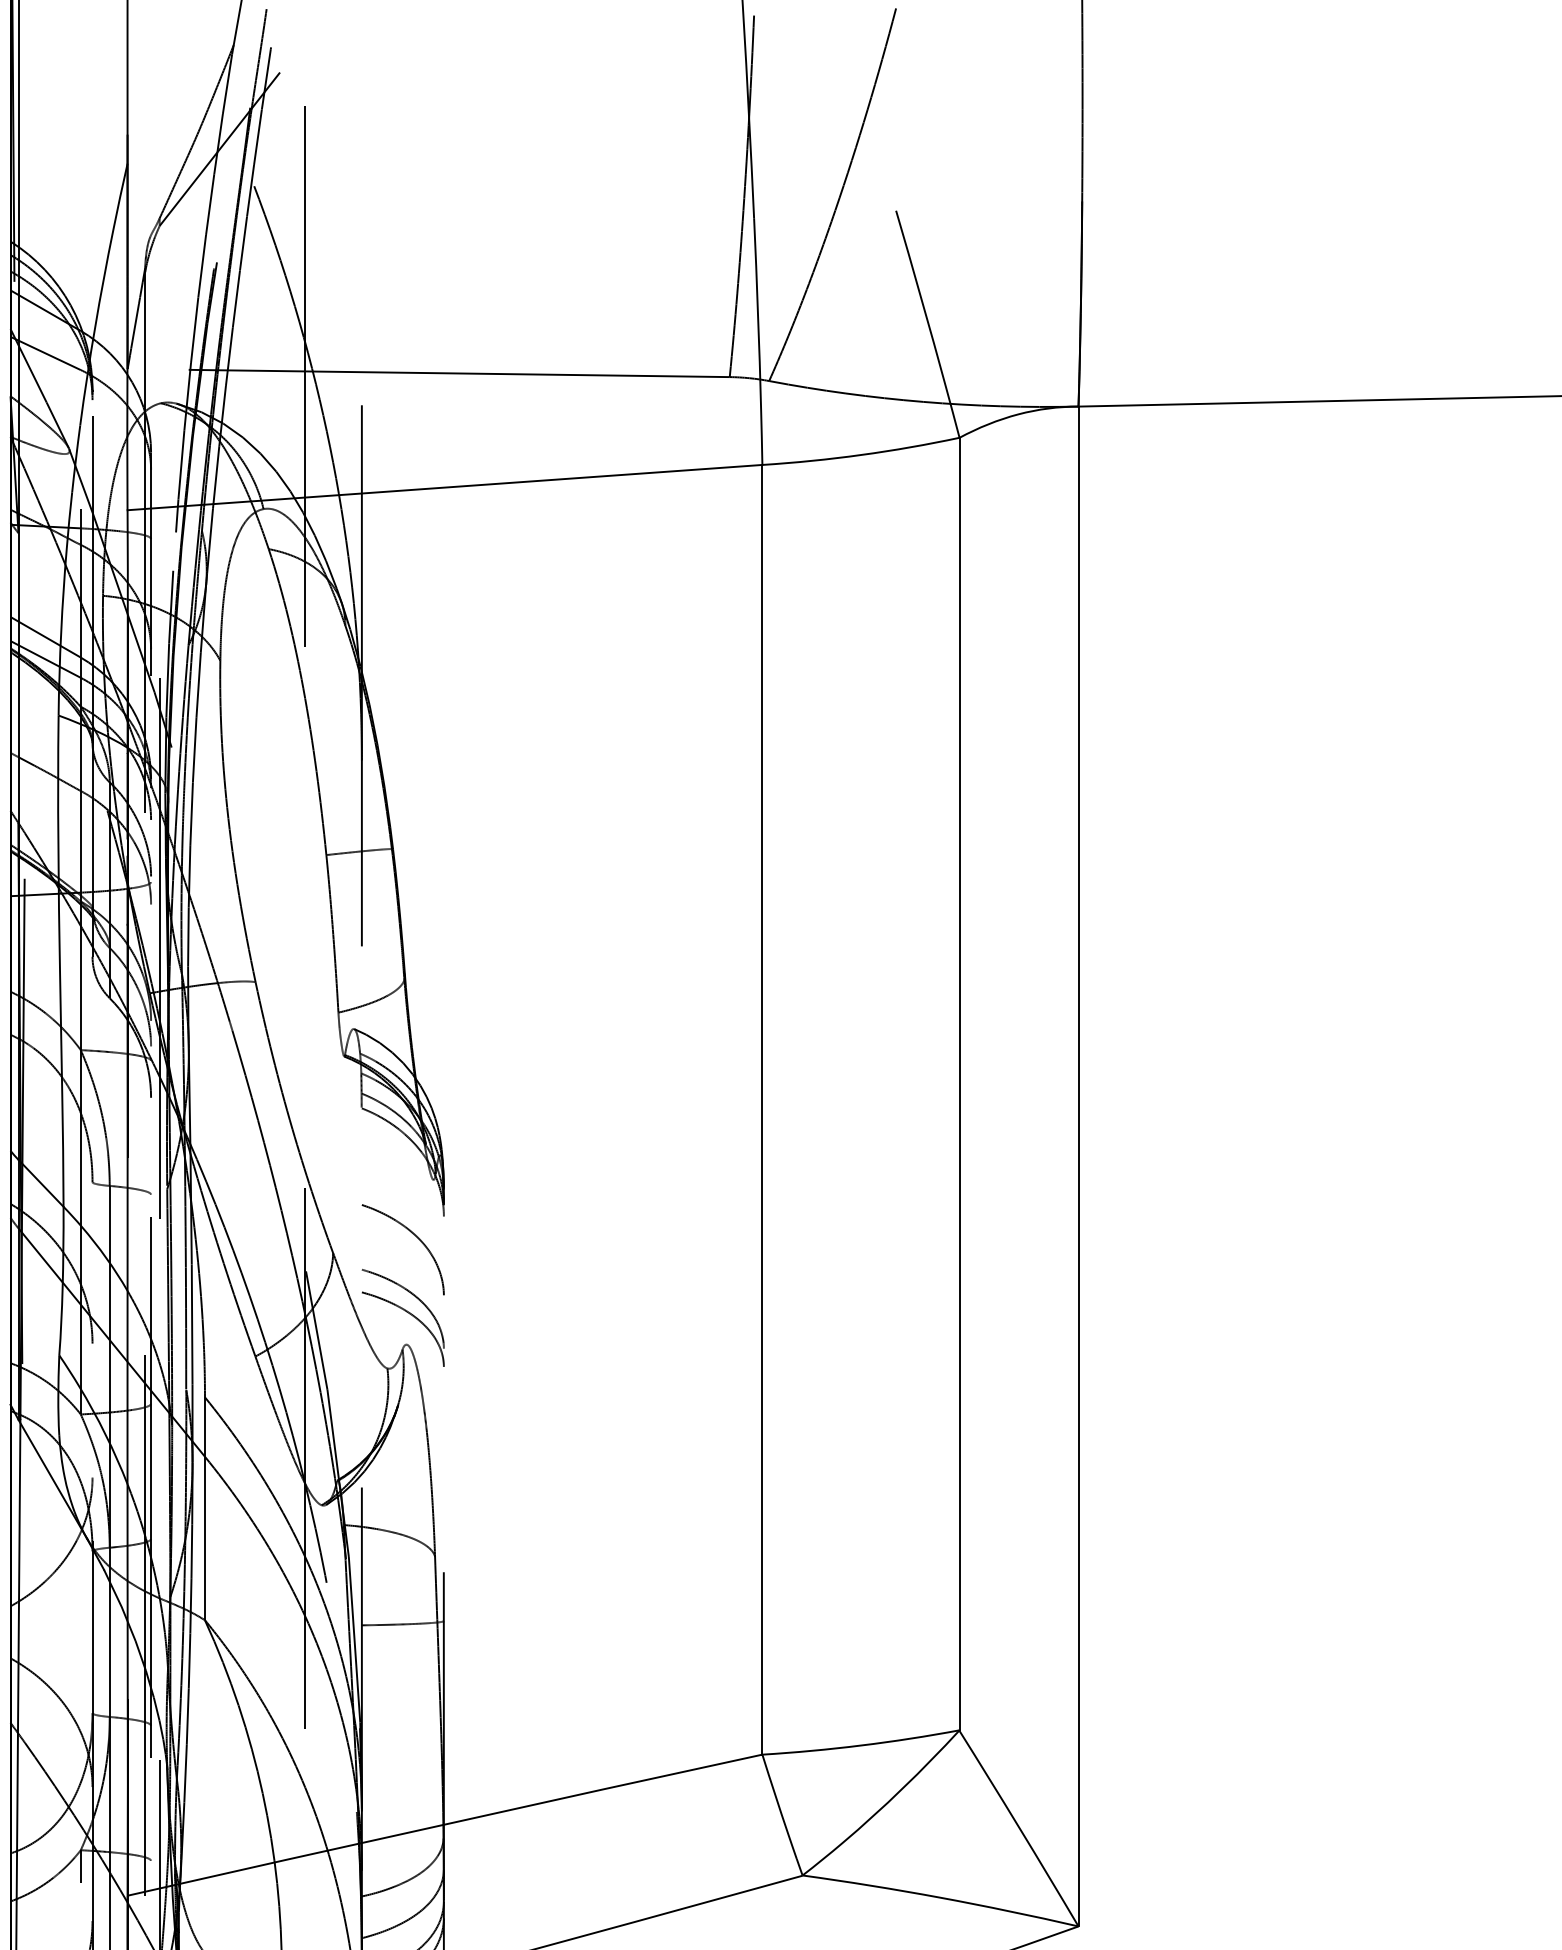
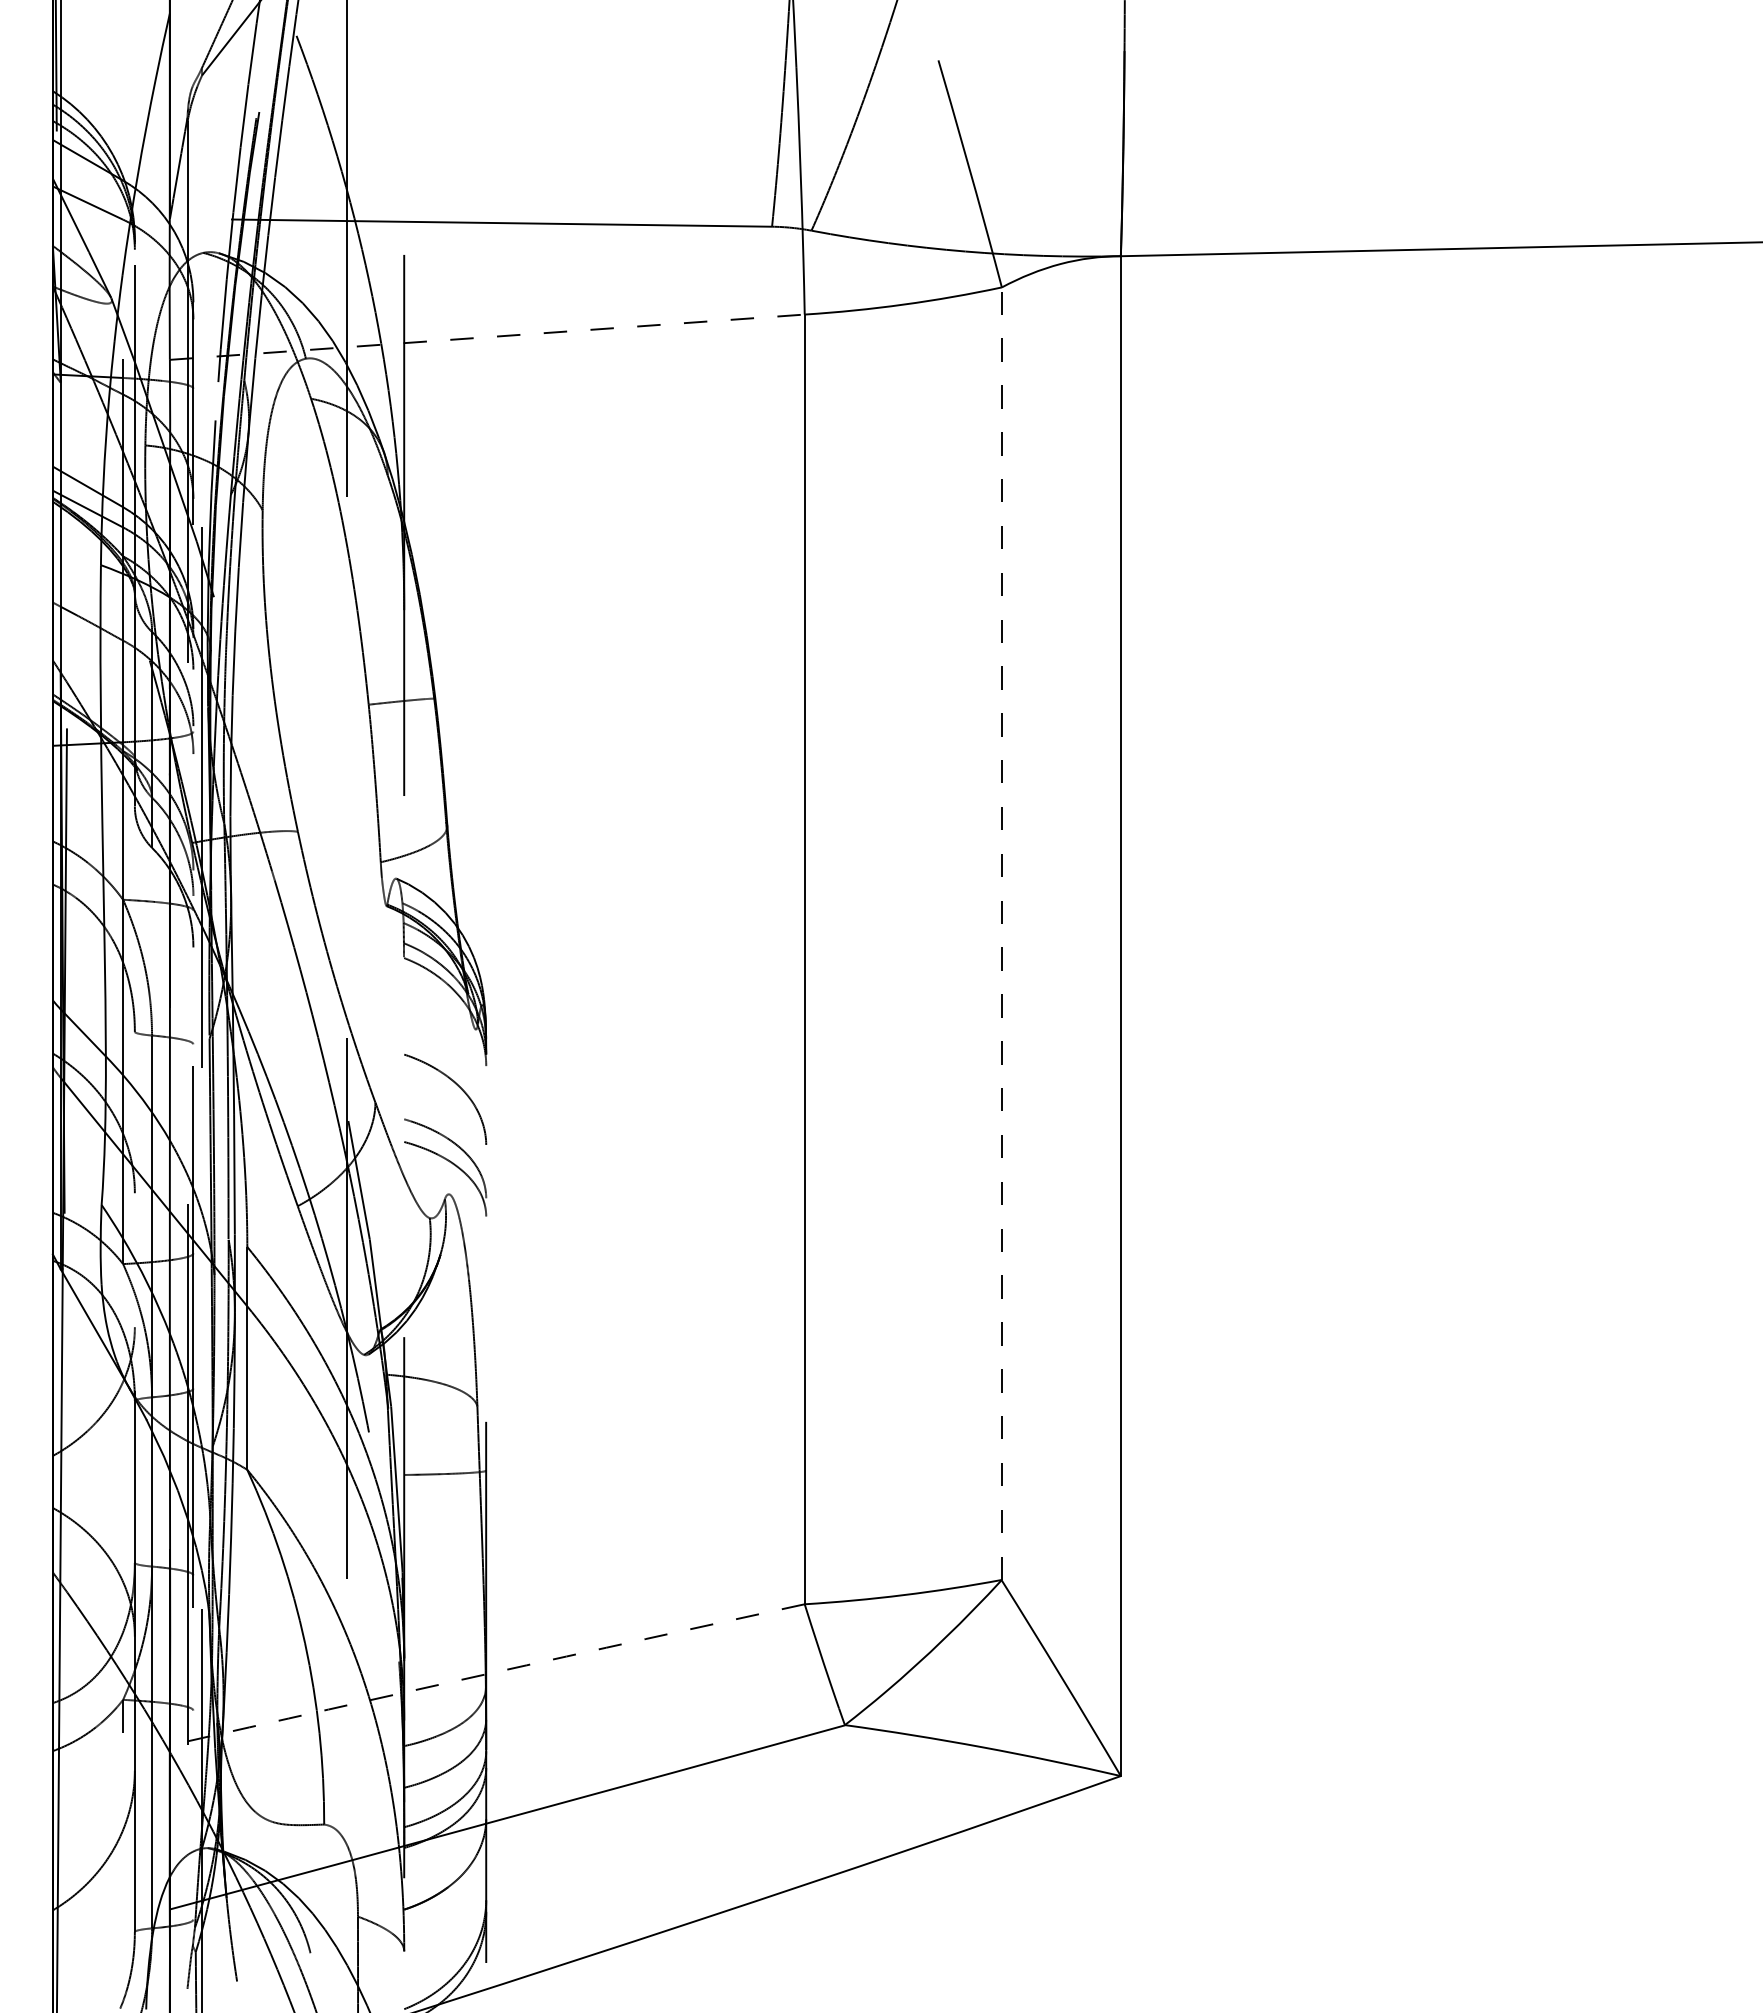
line: (445, 487) -> (487, 337), solid -> dashed
line: (959, 1083) -> (1001, 933), solid -> dashed
arc: (445, 1824) -> (487, 1674), solid -> dashed

